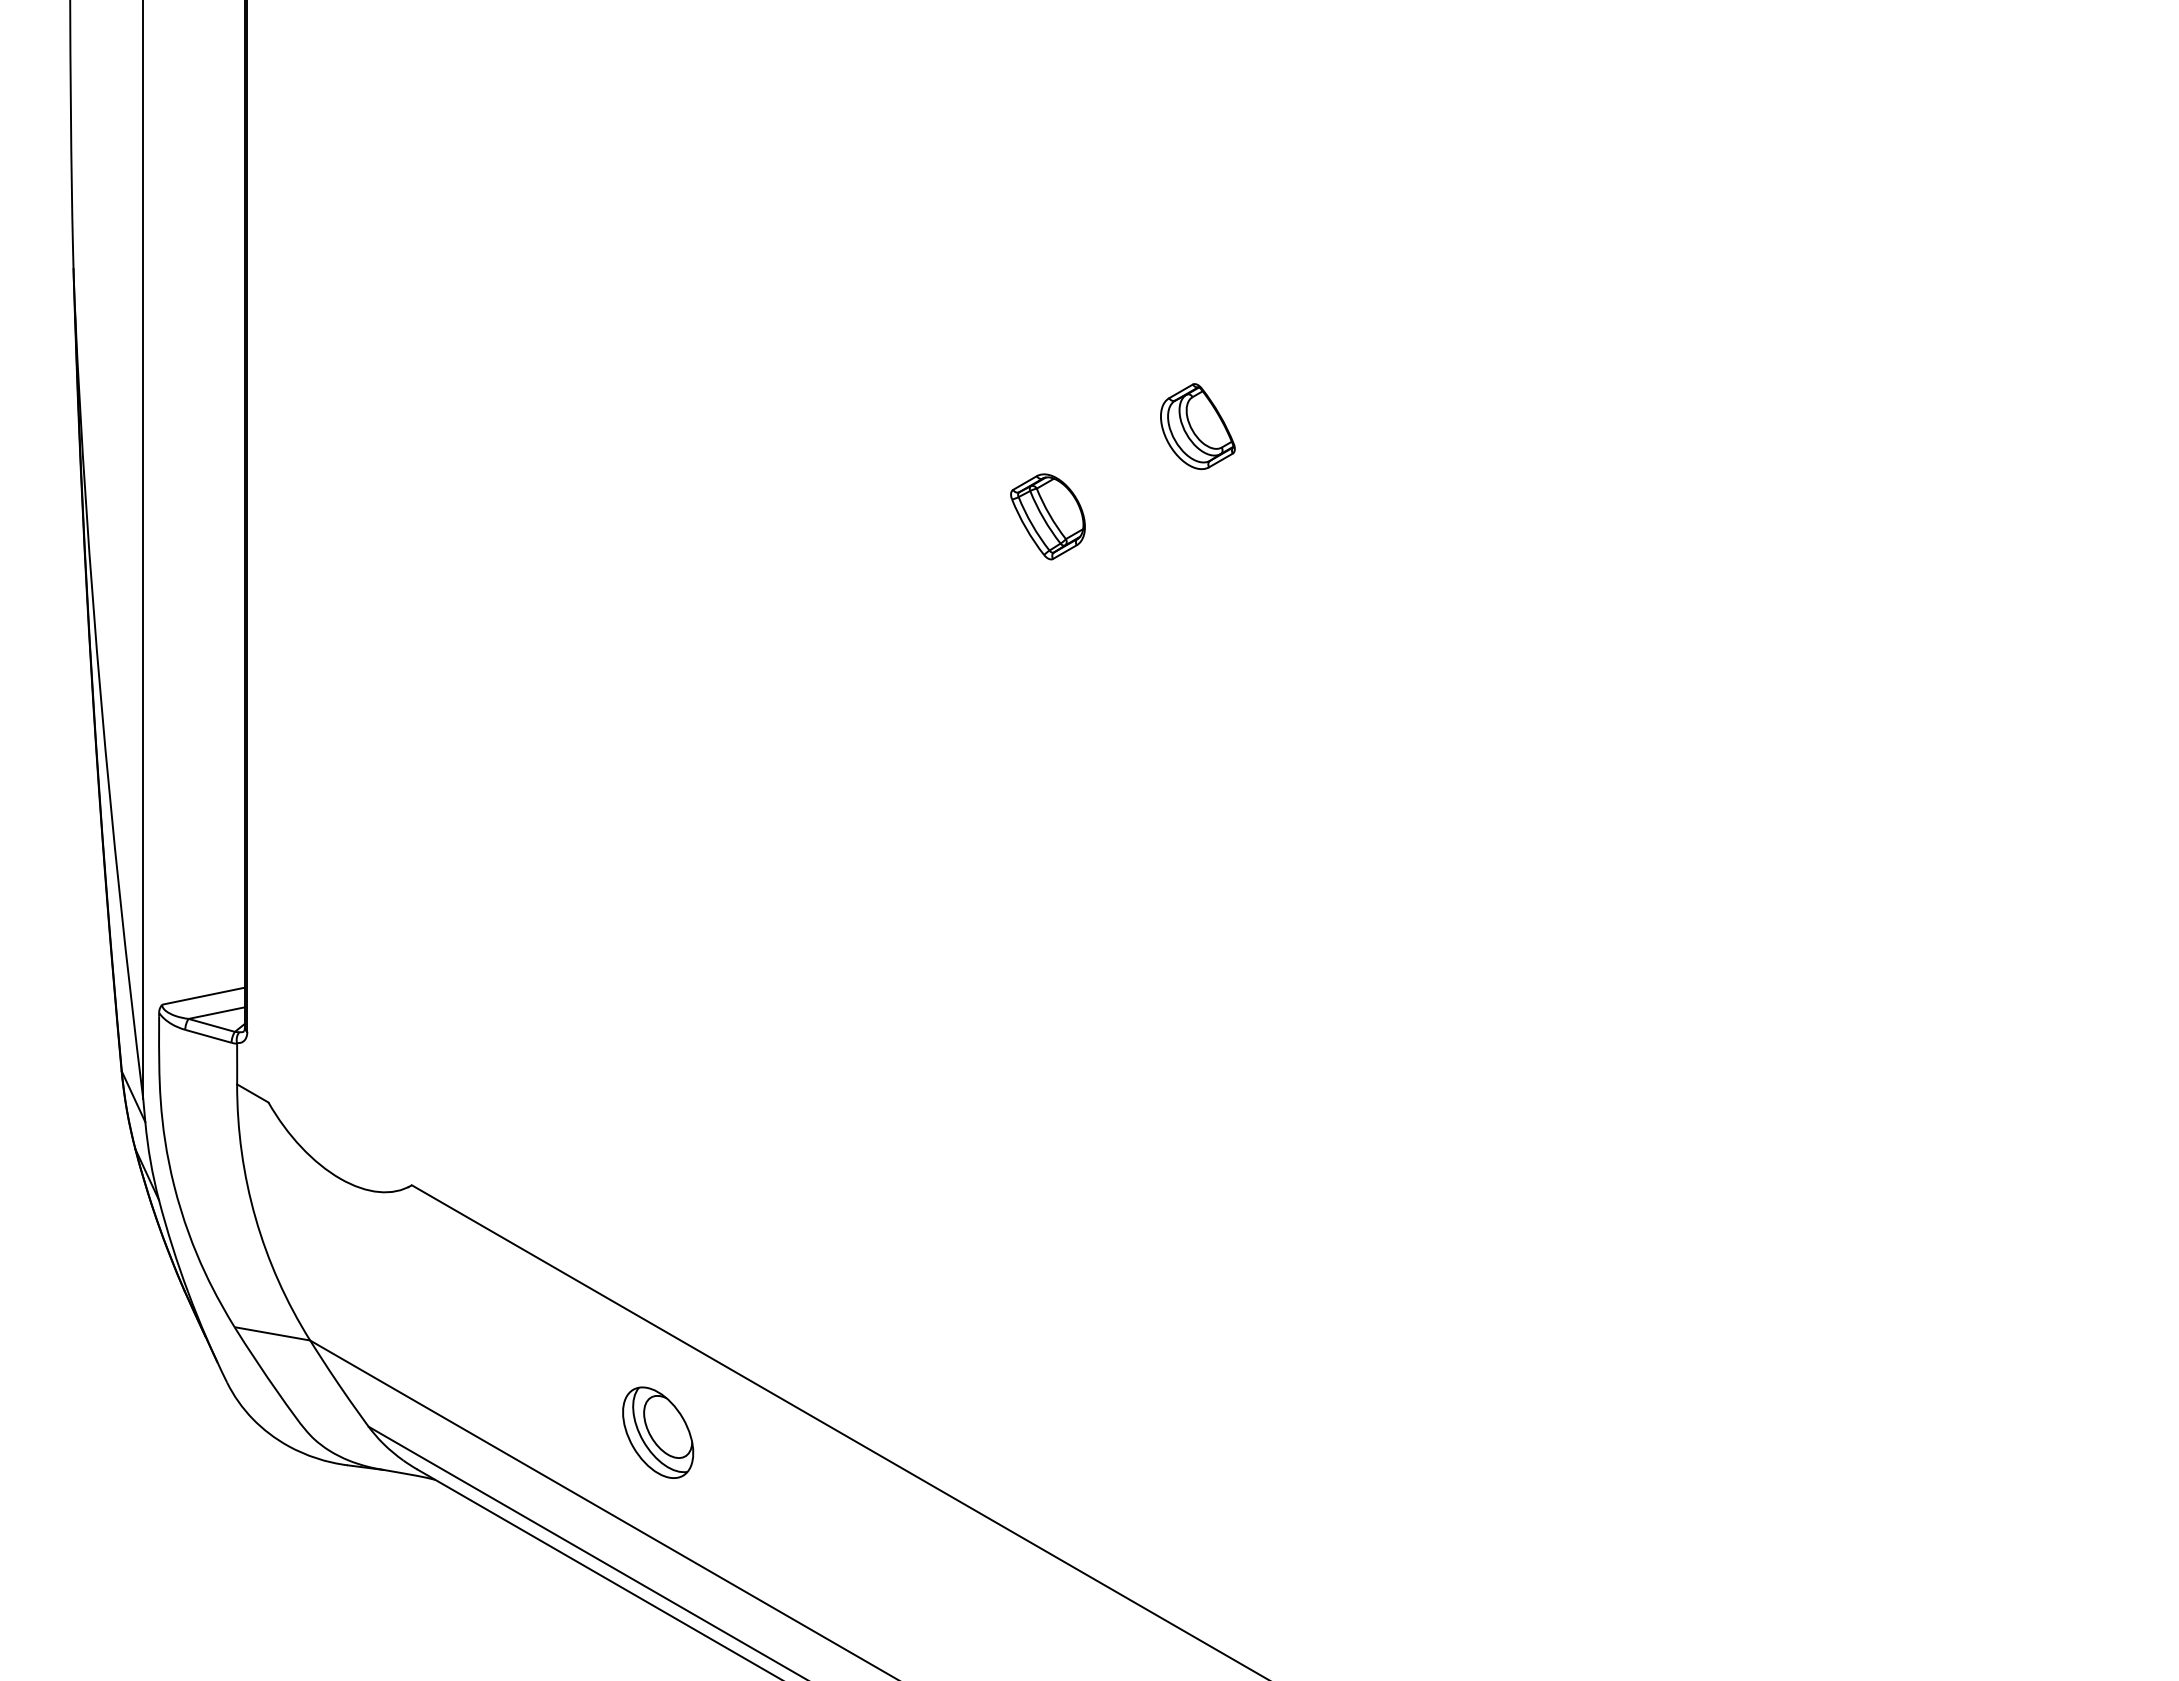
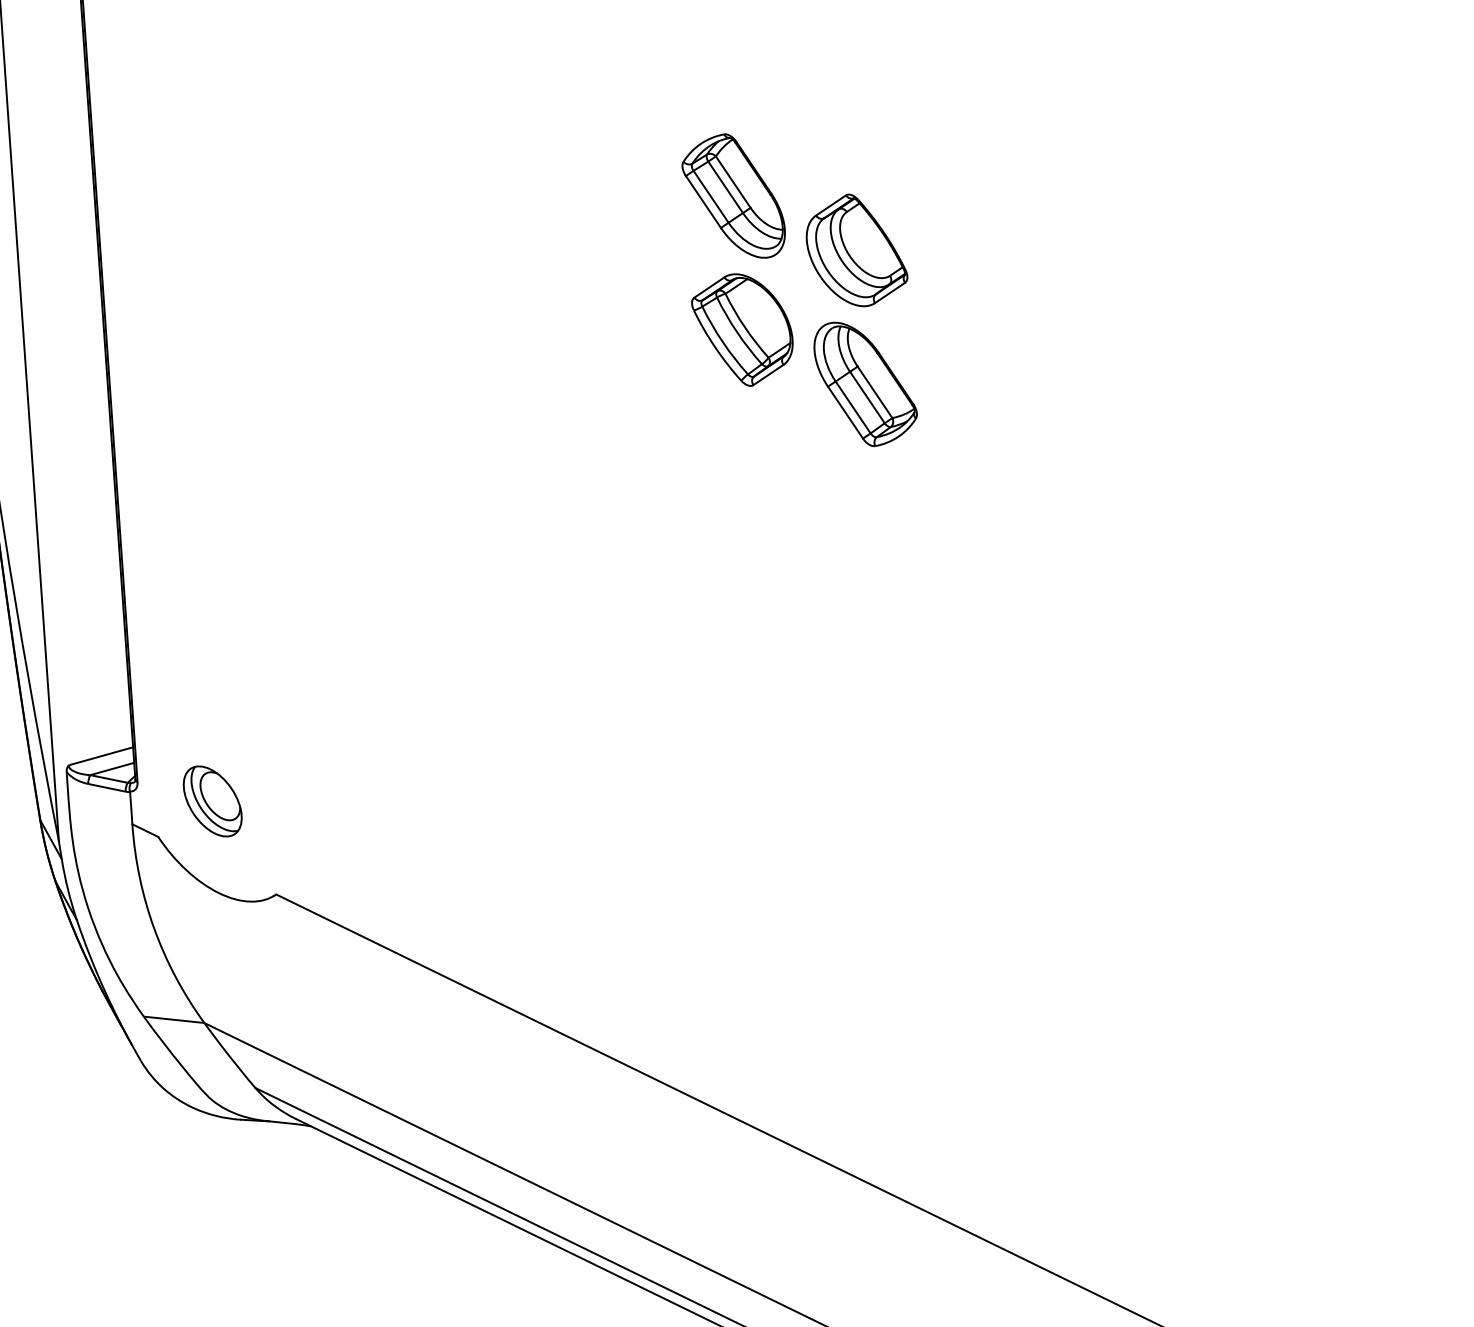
part: (1047, 348) -> (733, 196), added
part: (1197, 426) -> (856, 250), size x1.67
part: (1047, 516) -> (742, 329), size x1.67
part: (1197, 594) -> (865, 383), added
part: (658, 1432) -> (212, 801), moved

